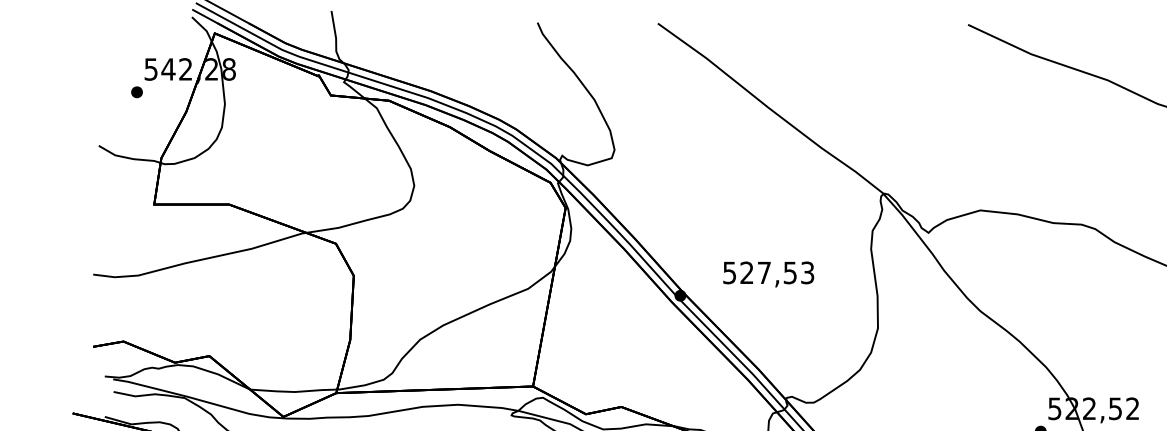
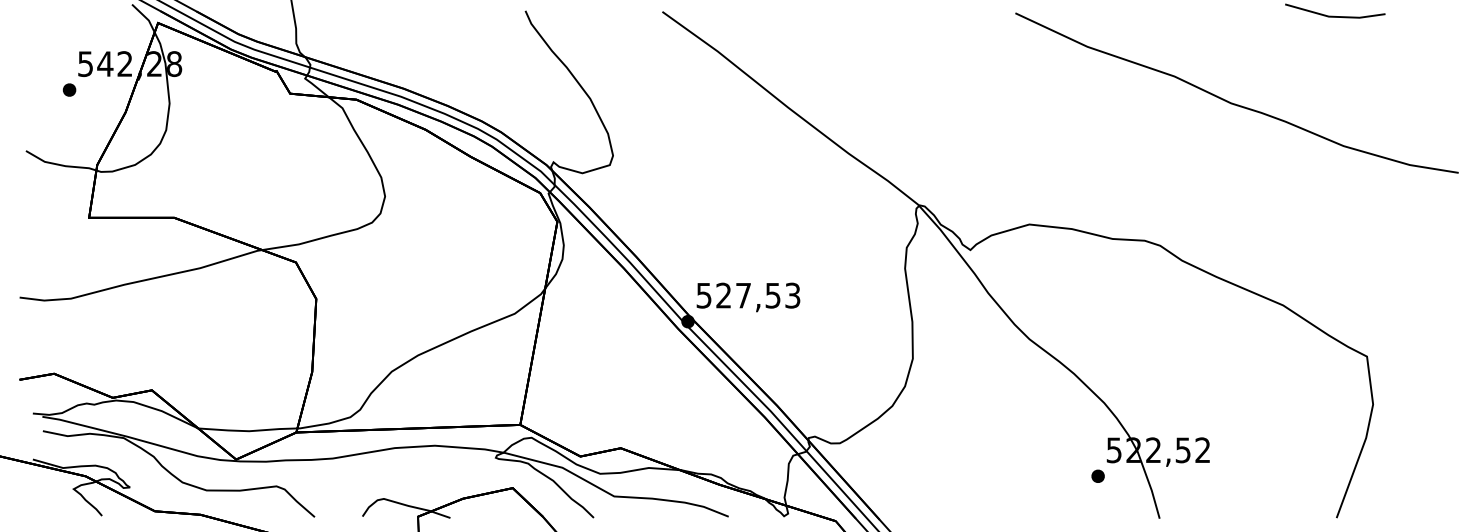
text: (768, 274) -> (748, 297), moved

